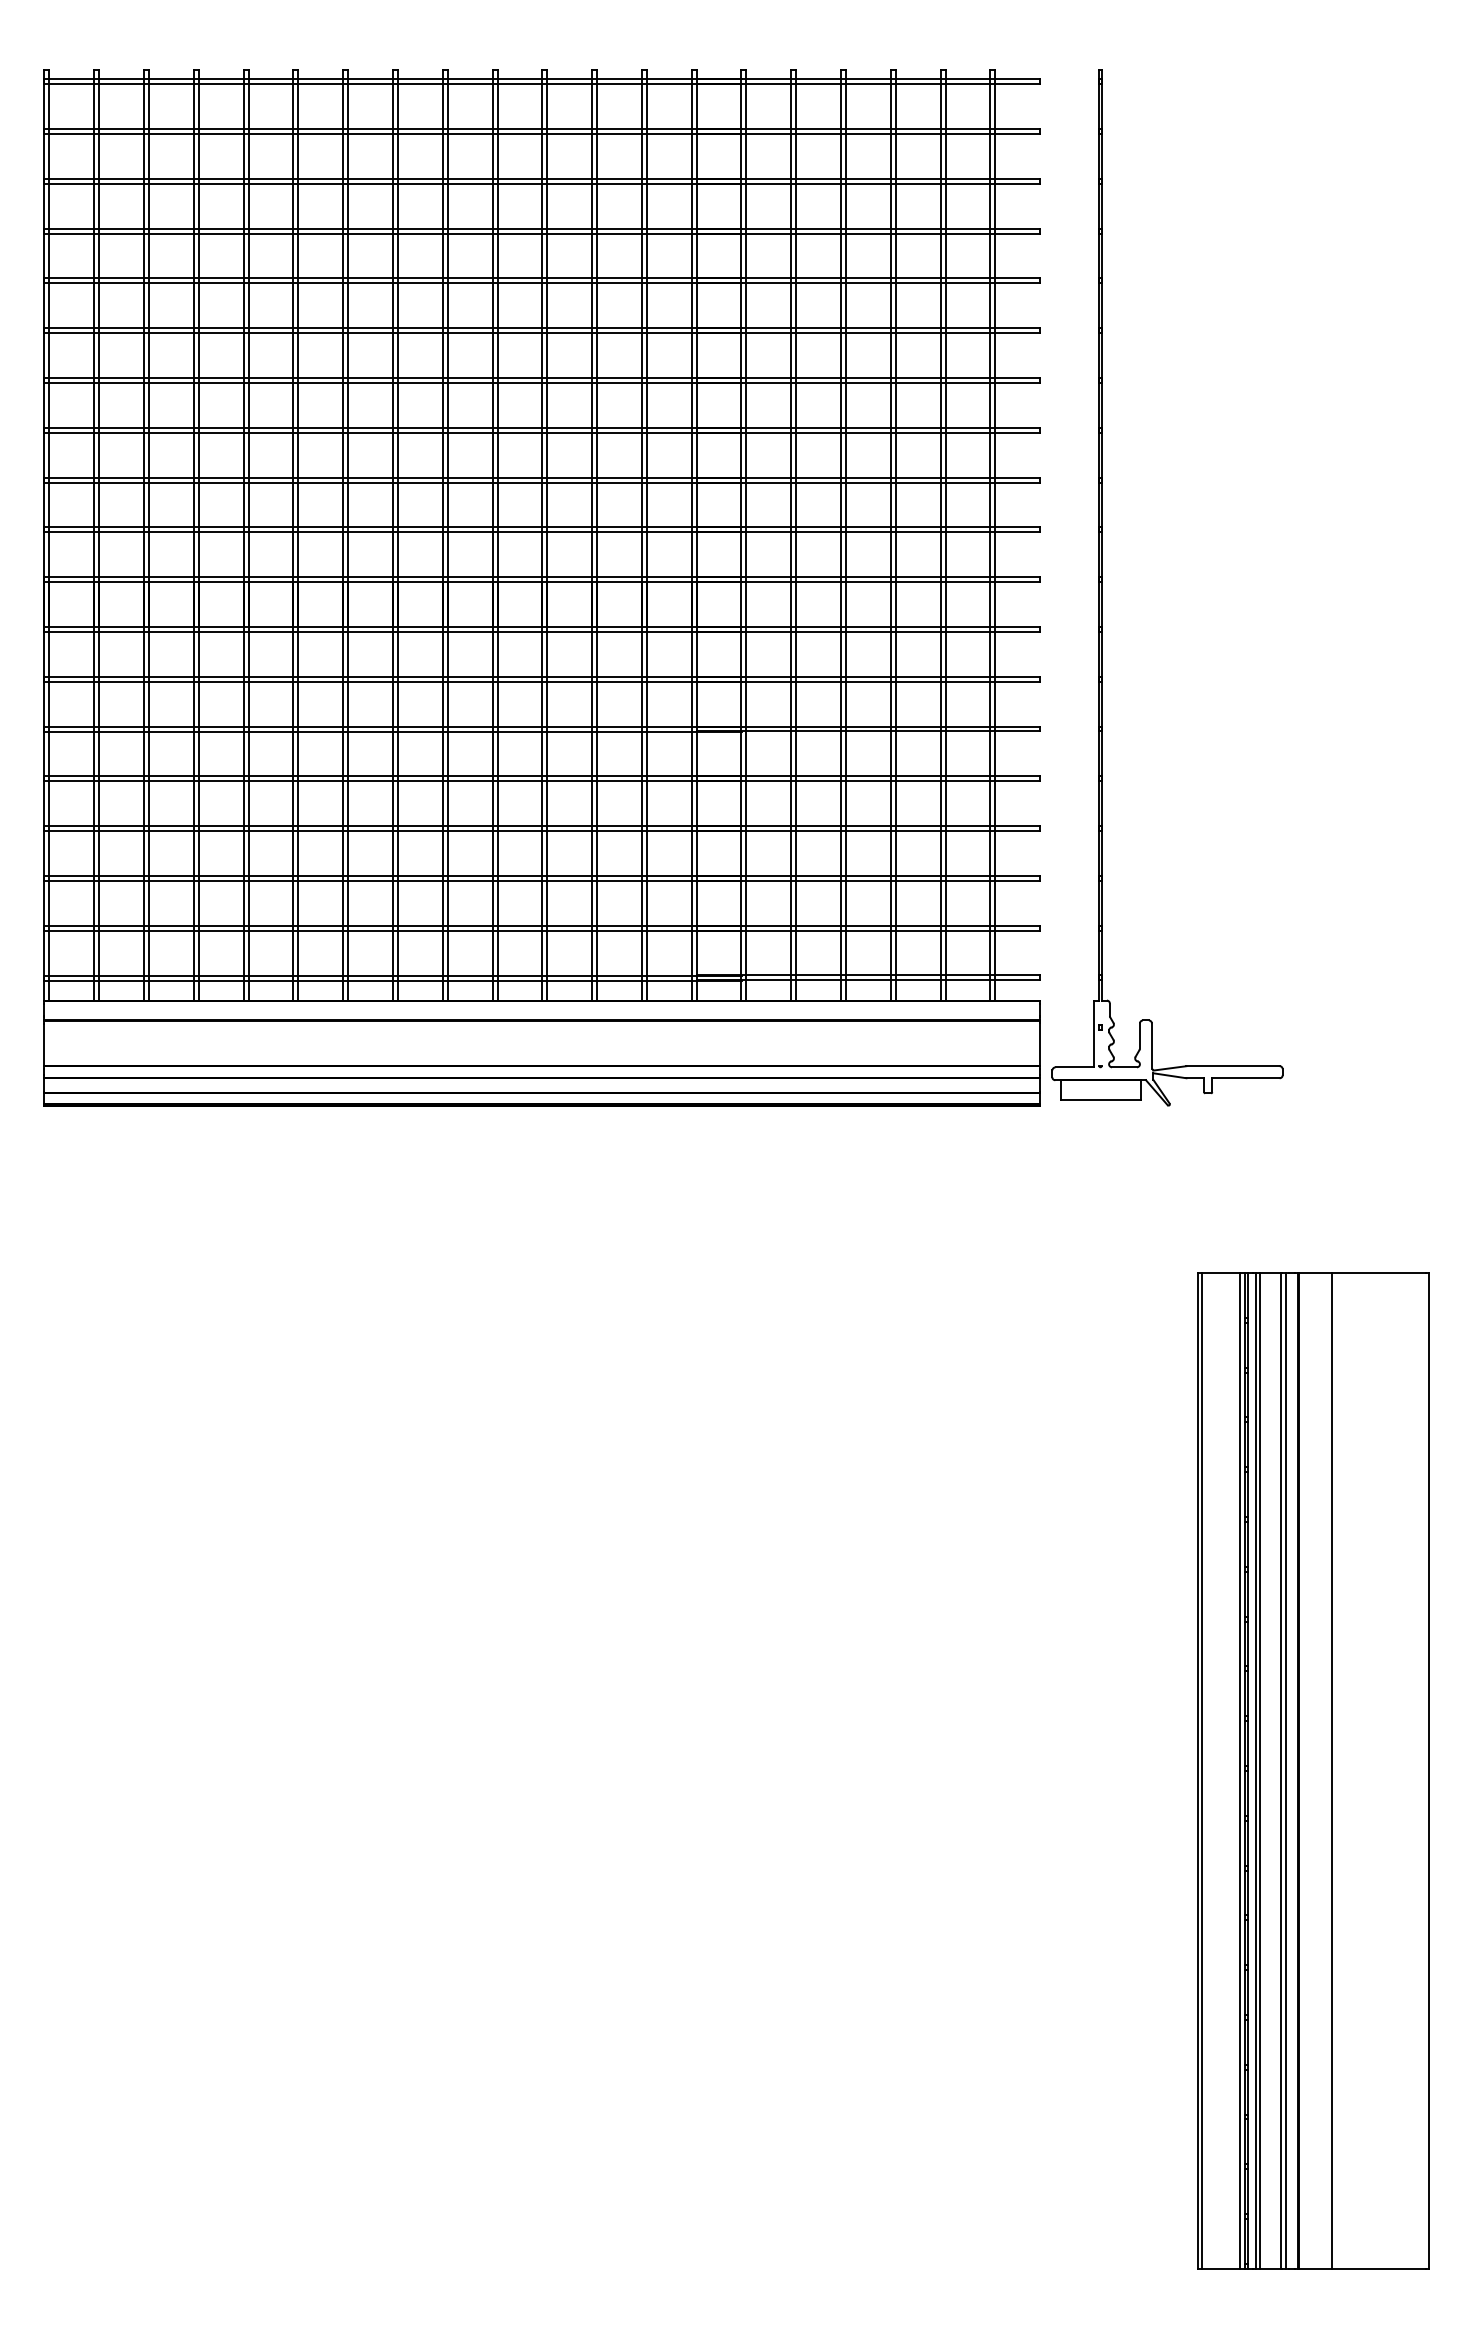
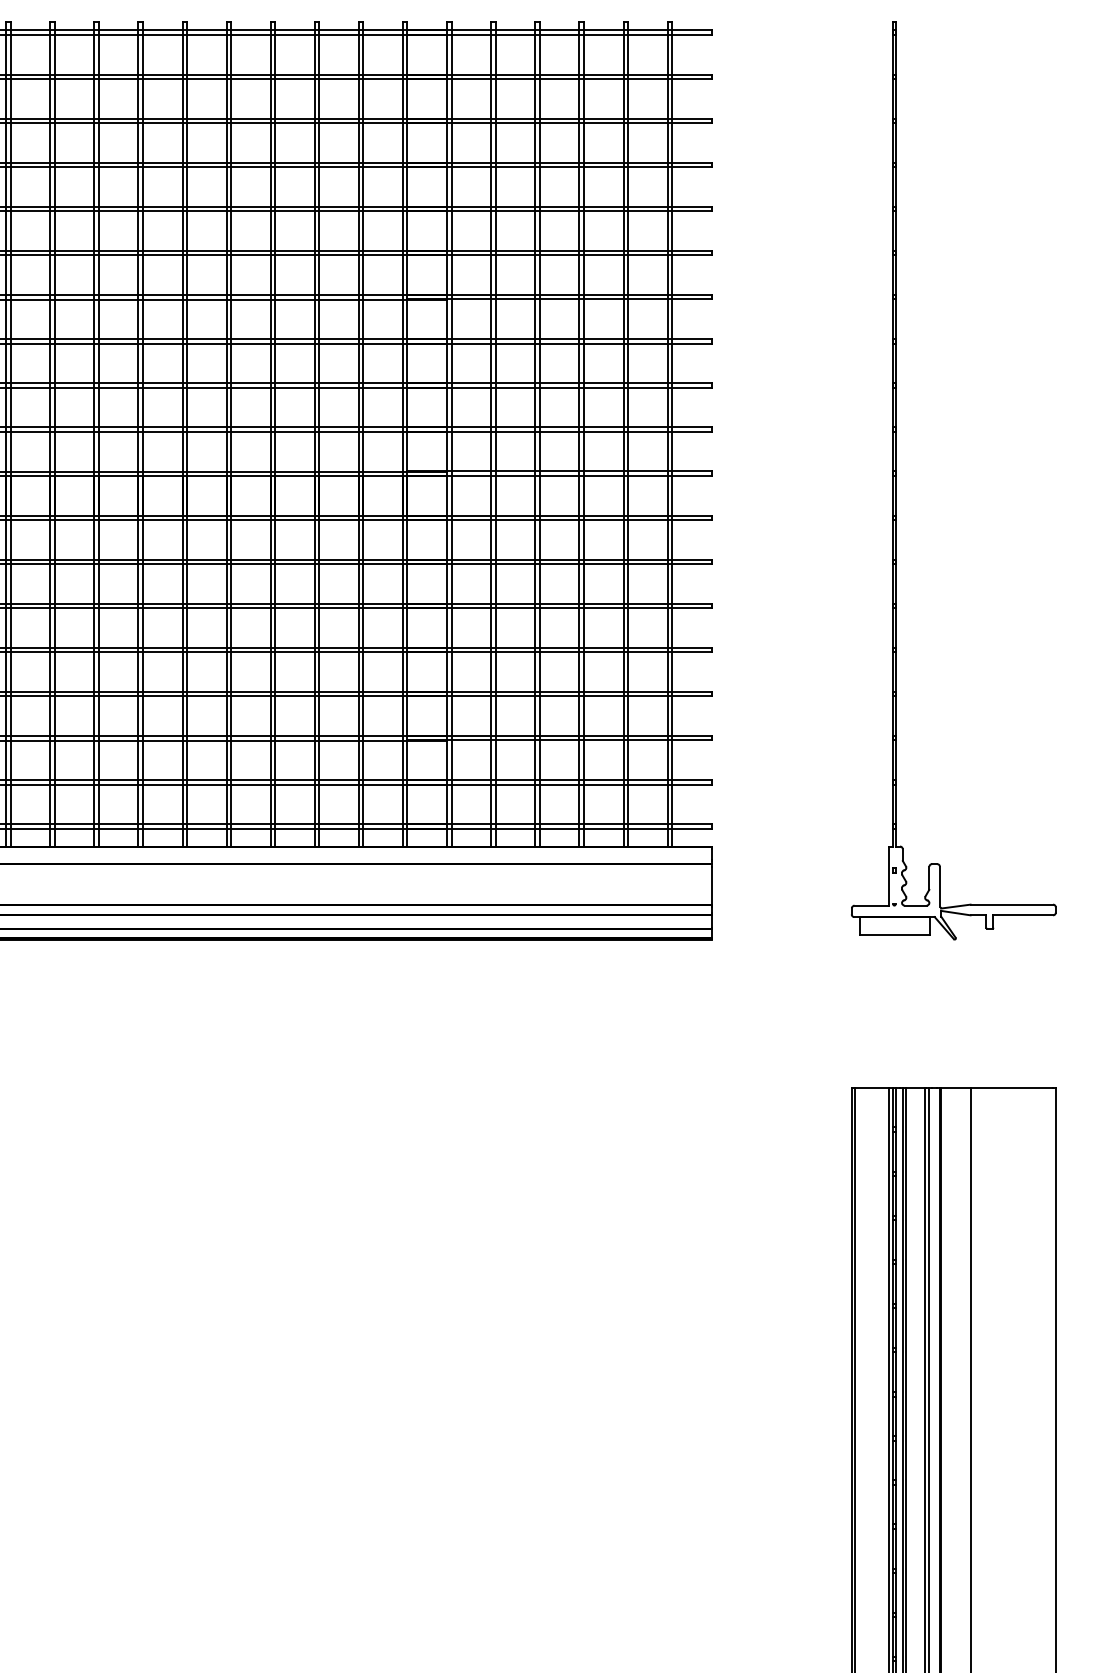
part: (1102, 587) -> (896, 480), moved

